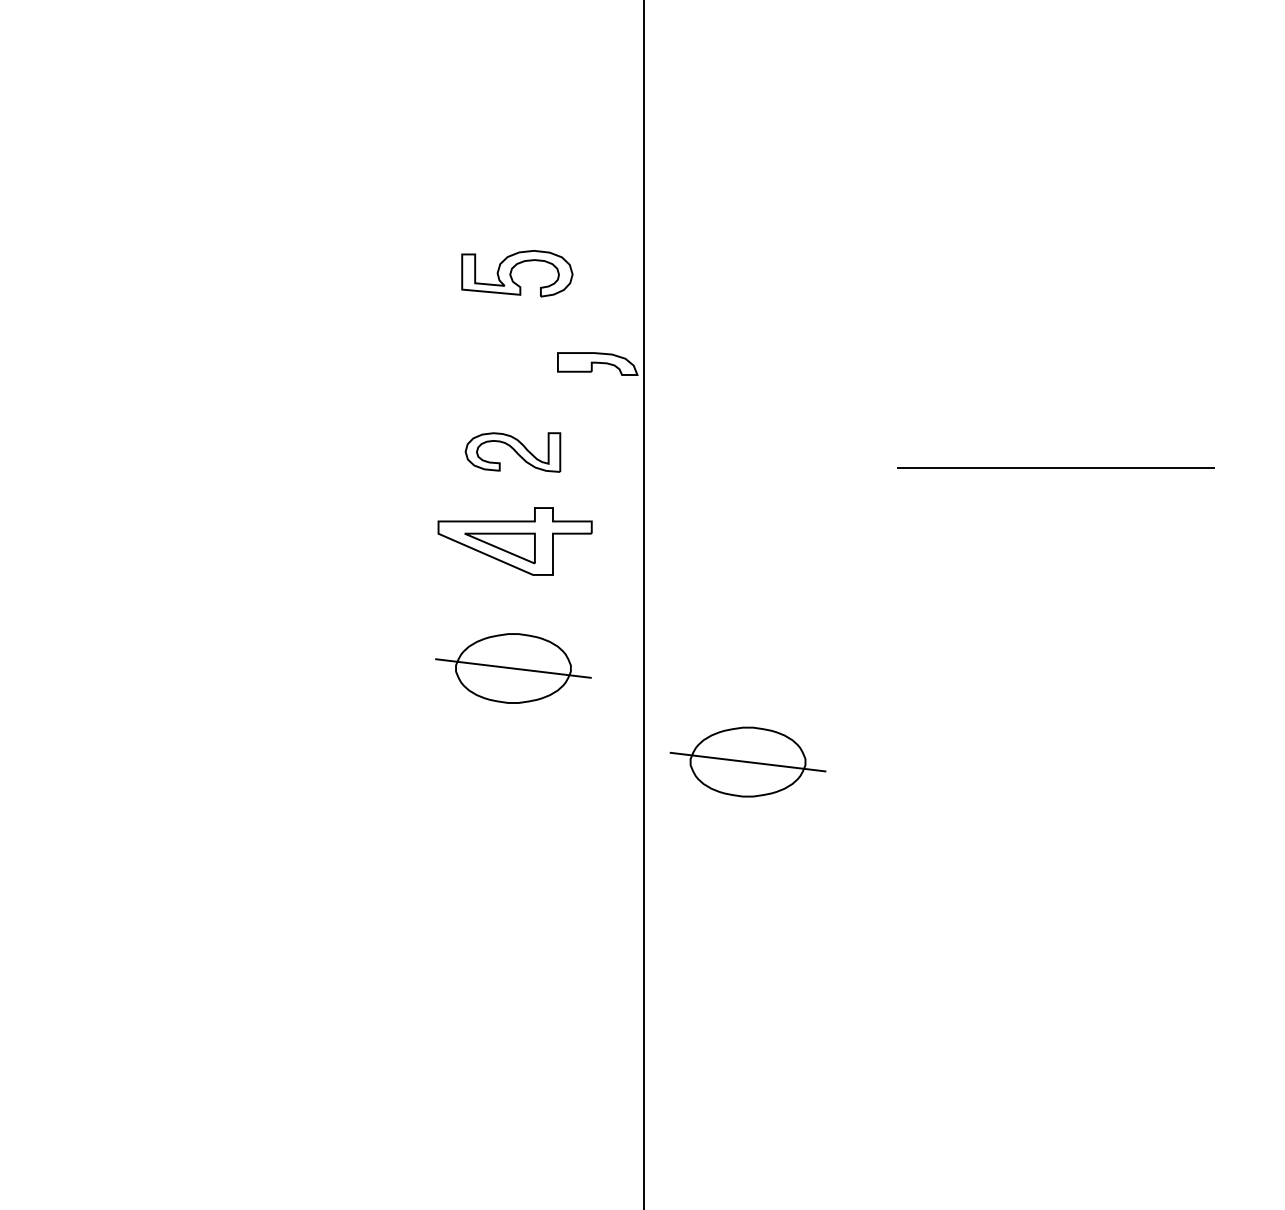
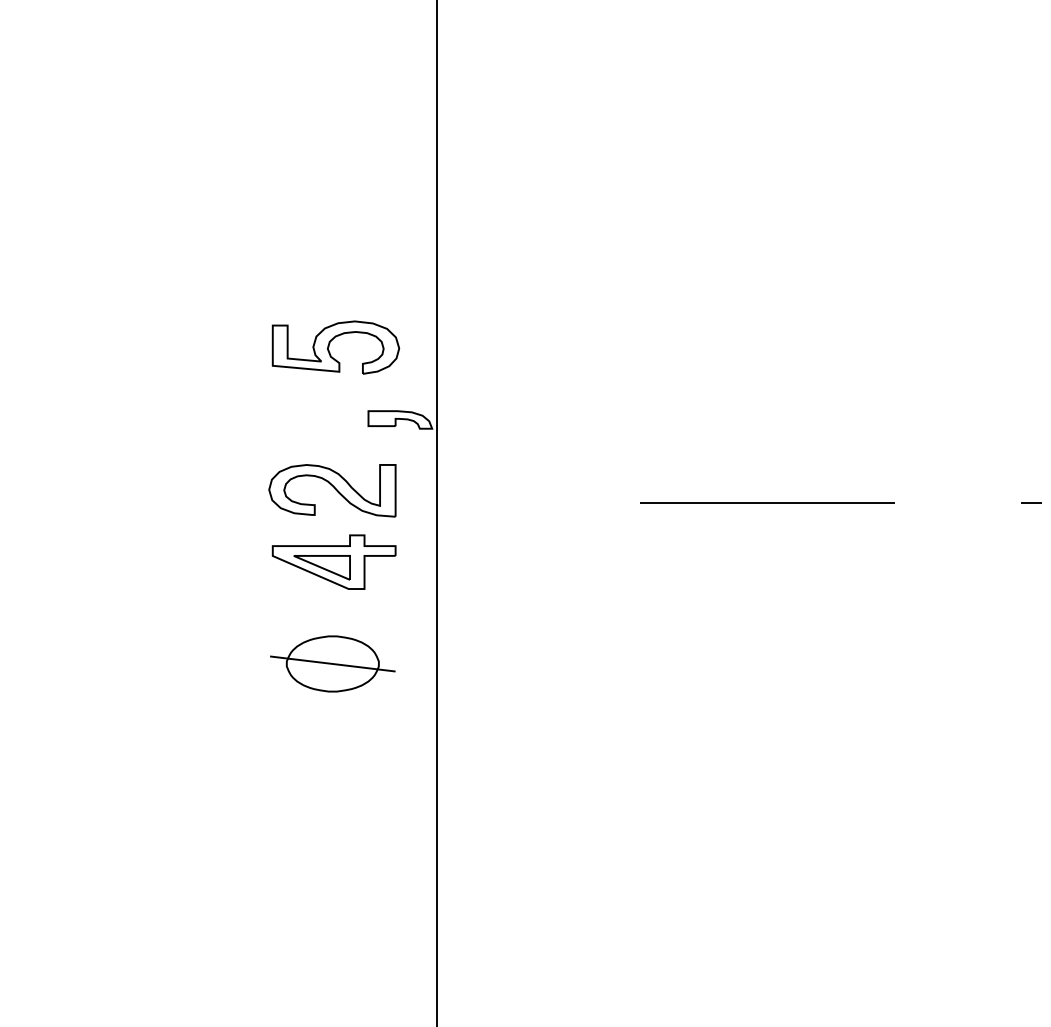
part: (516, 273) -> (335, 347), size x1.43
part: (513, 452) -> (332, 490), size x1.67
part: (747, 761) -> (520, 738), removed

